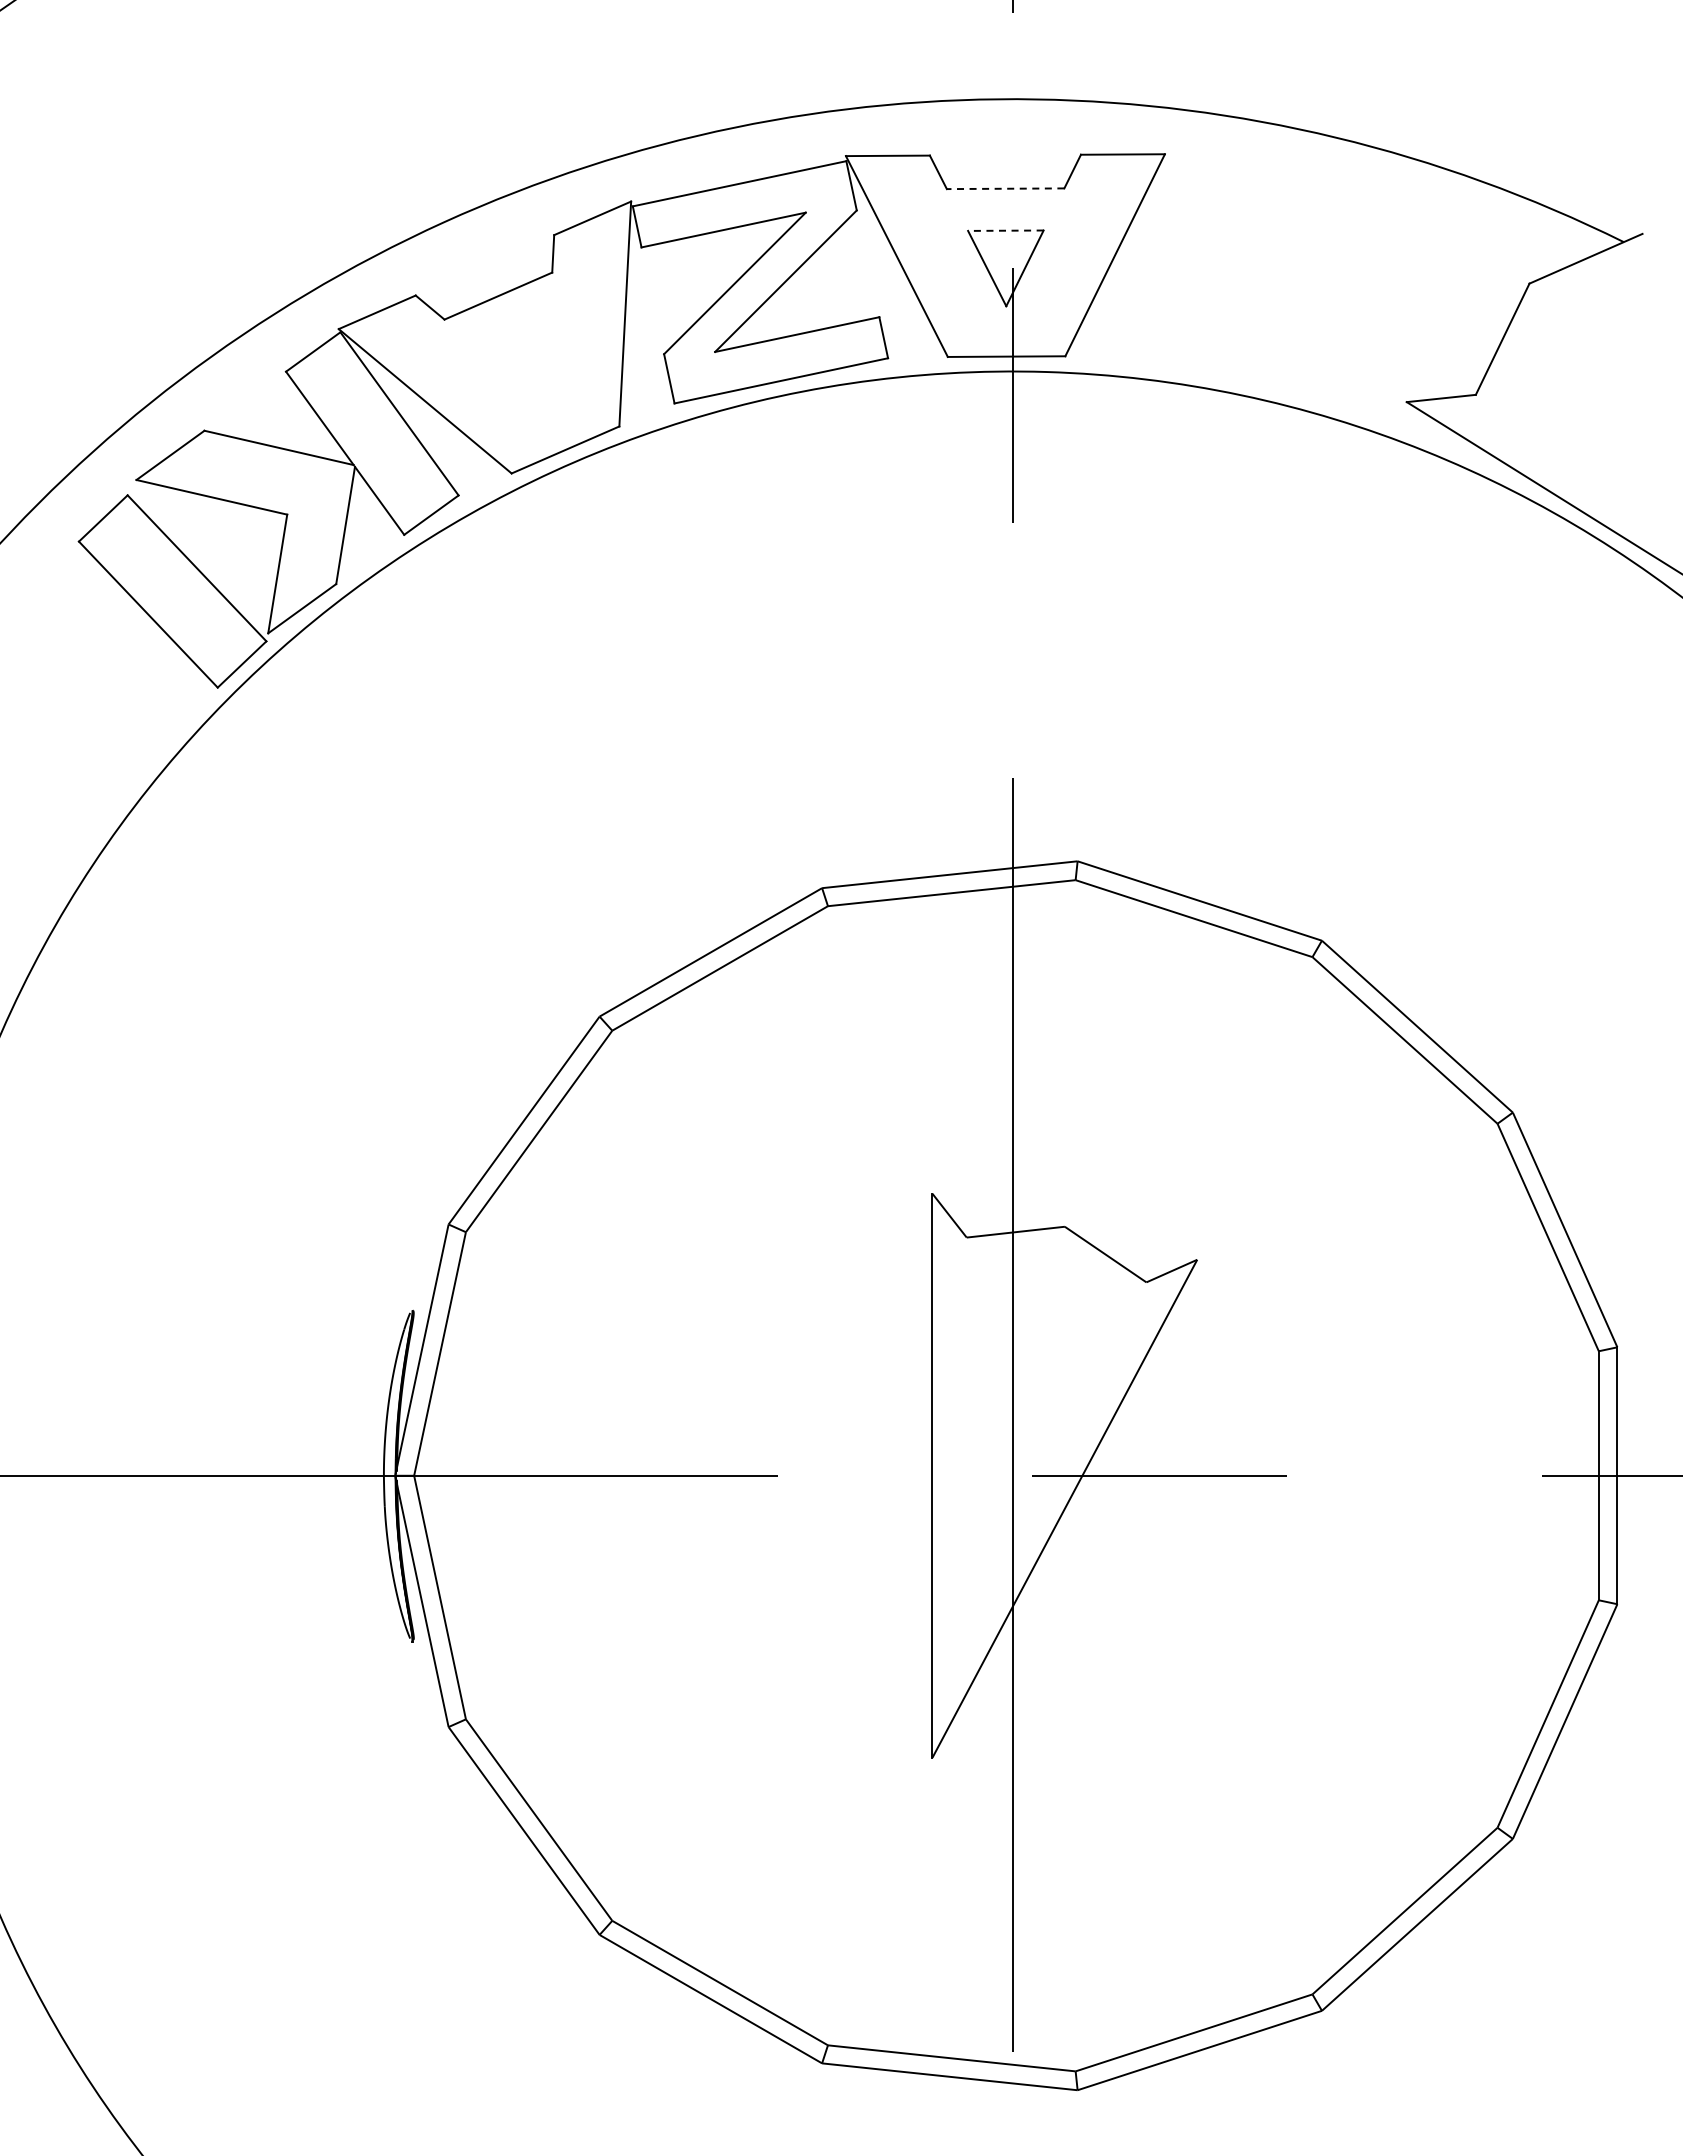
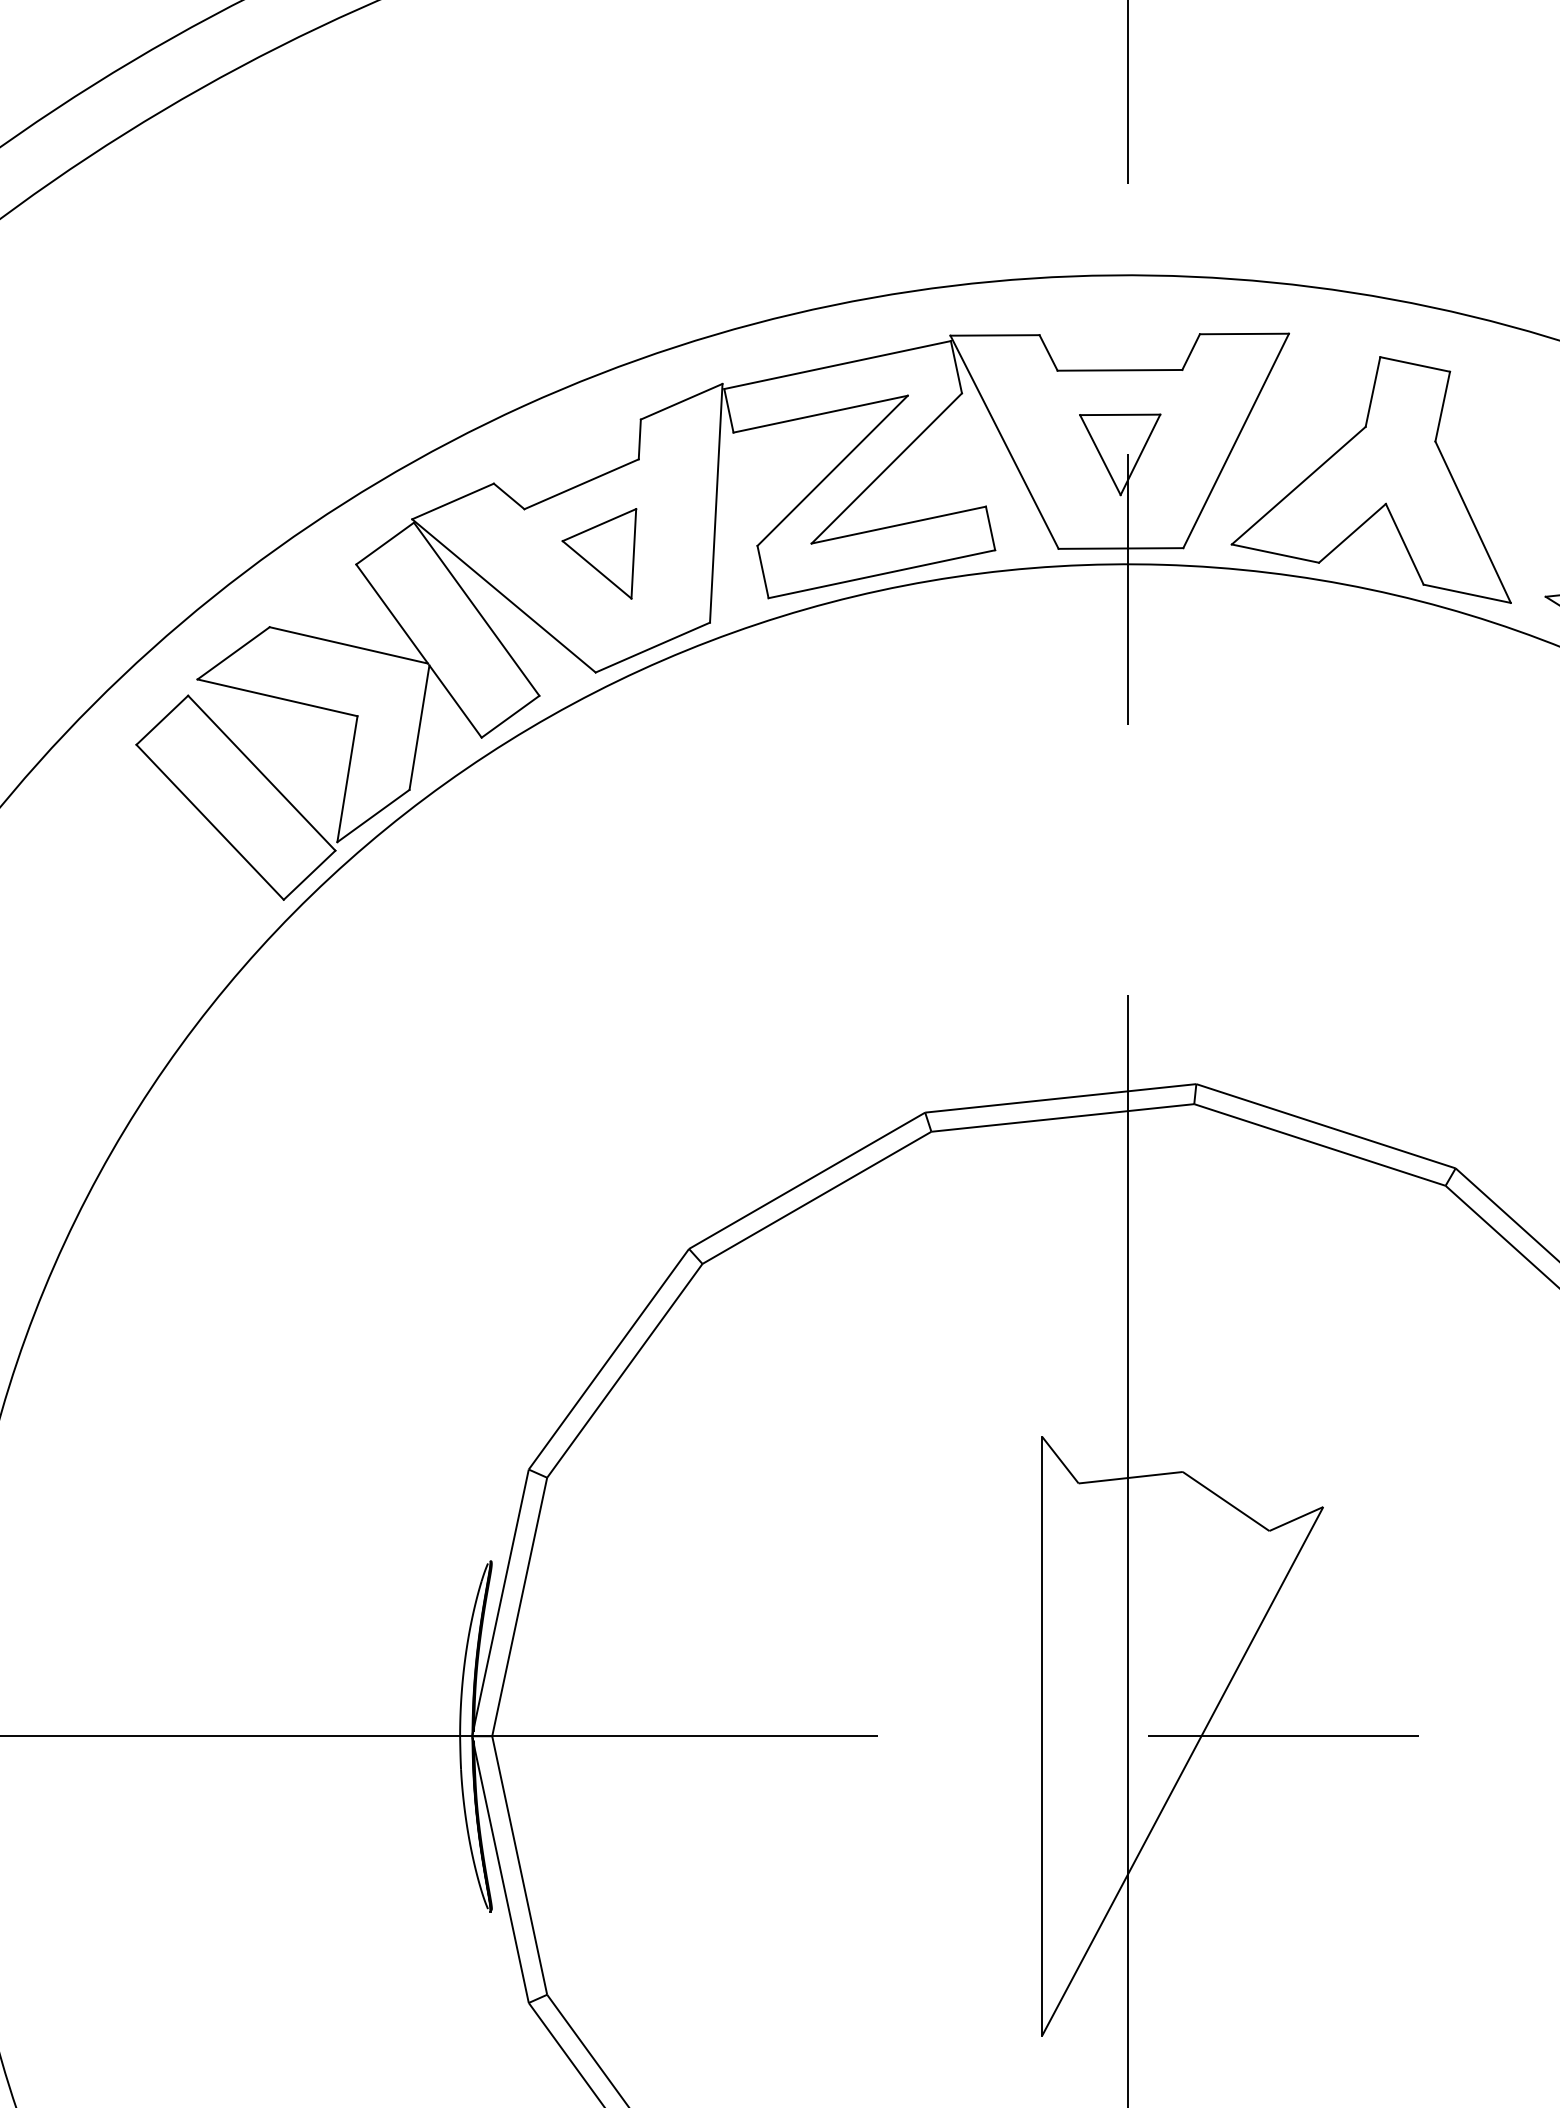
line: (1005, 188) -> (1119, 370), dashed -> solid
line: (1005, 230) -> (1119, 414), dashed -> solid
part: (1242, 291) -> (1371, 479), added
part: (514, 361) -> (598, 553), added

